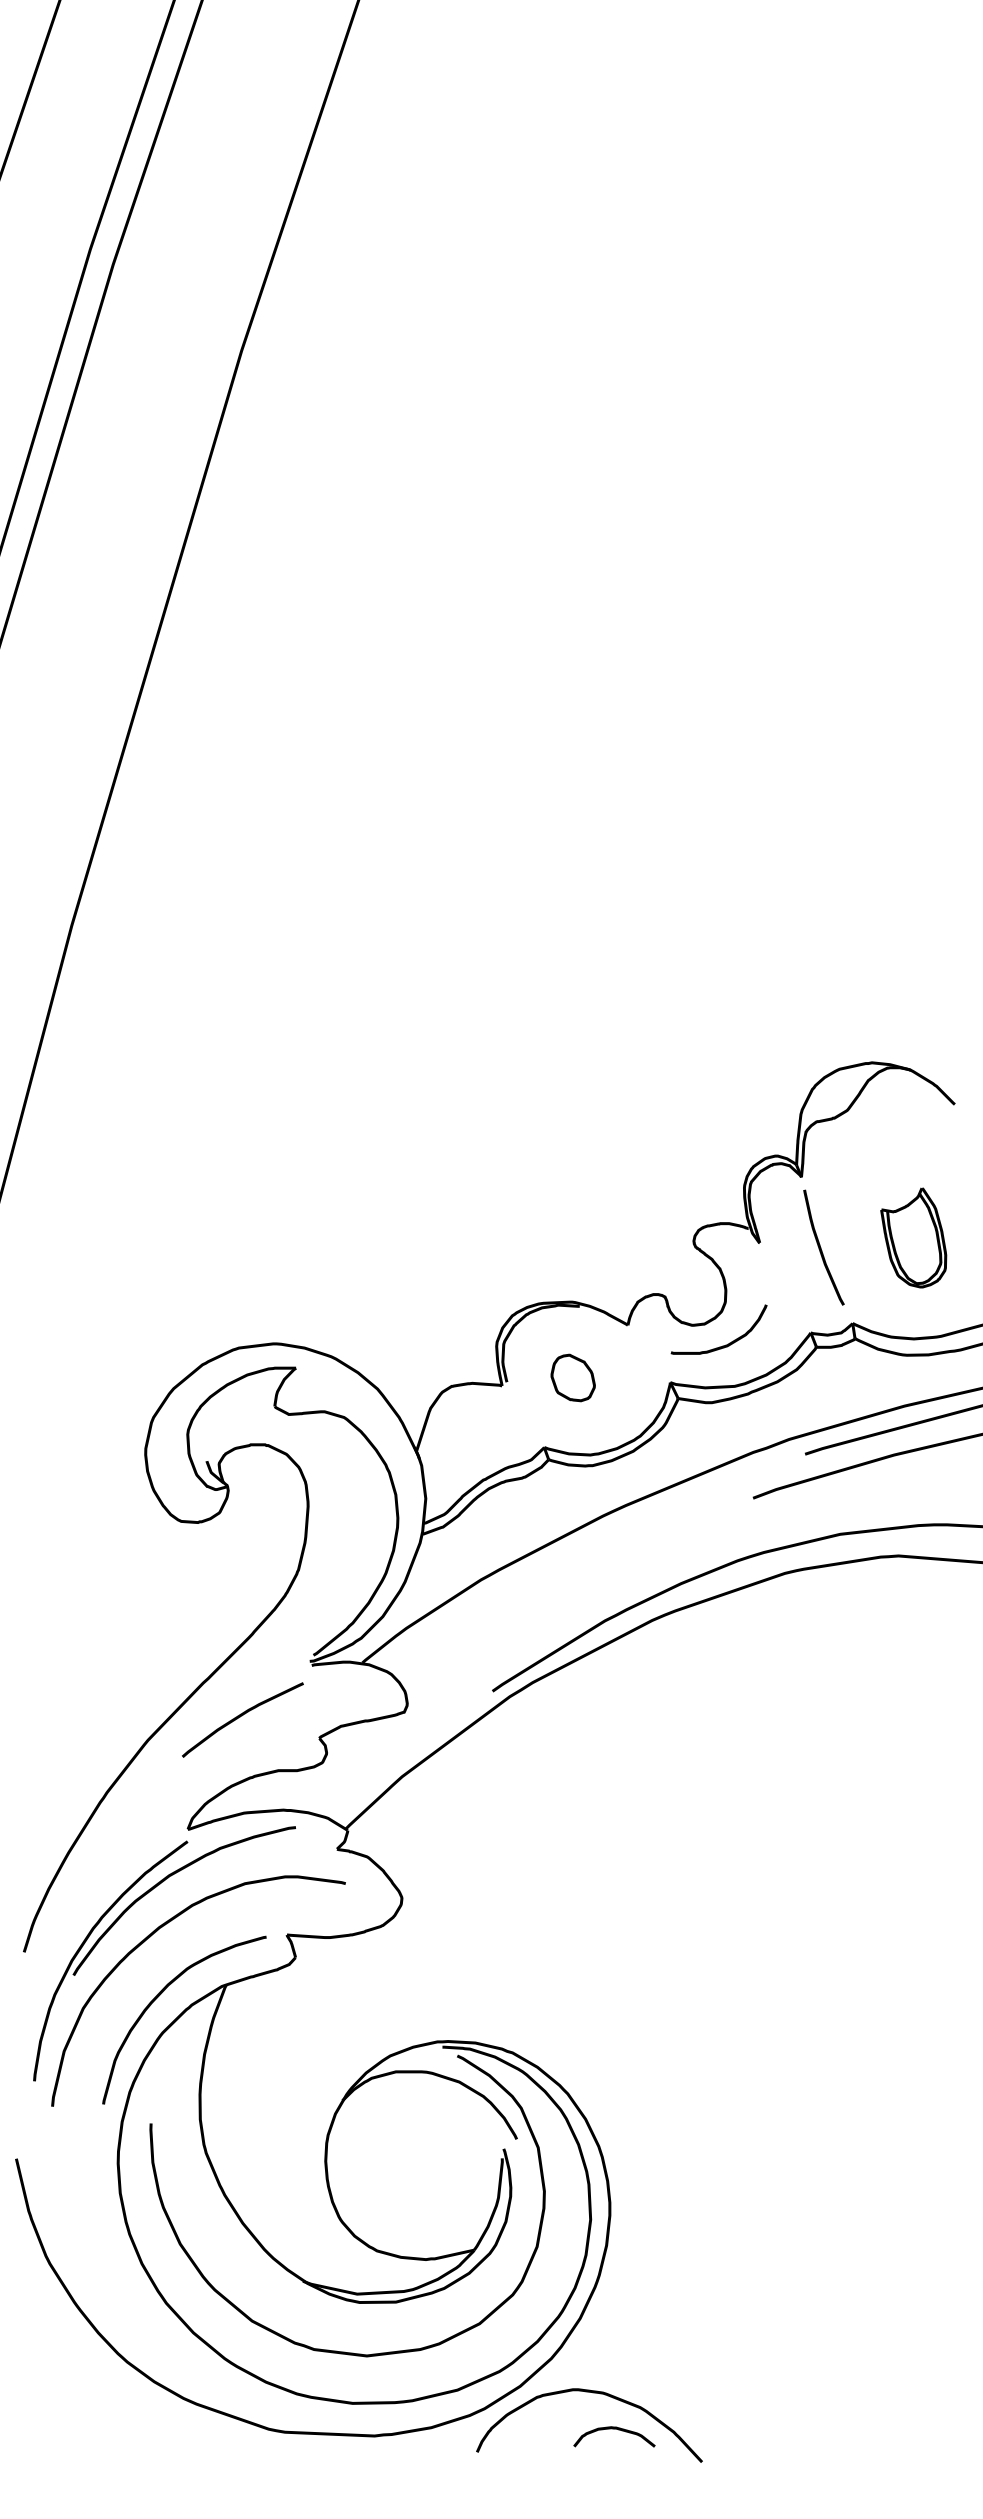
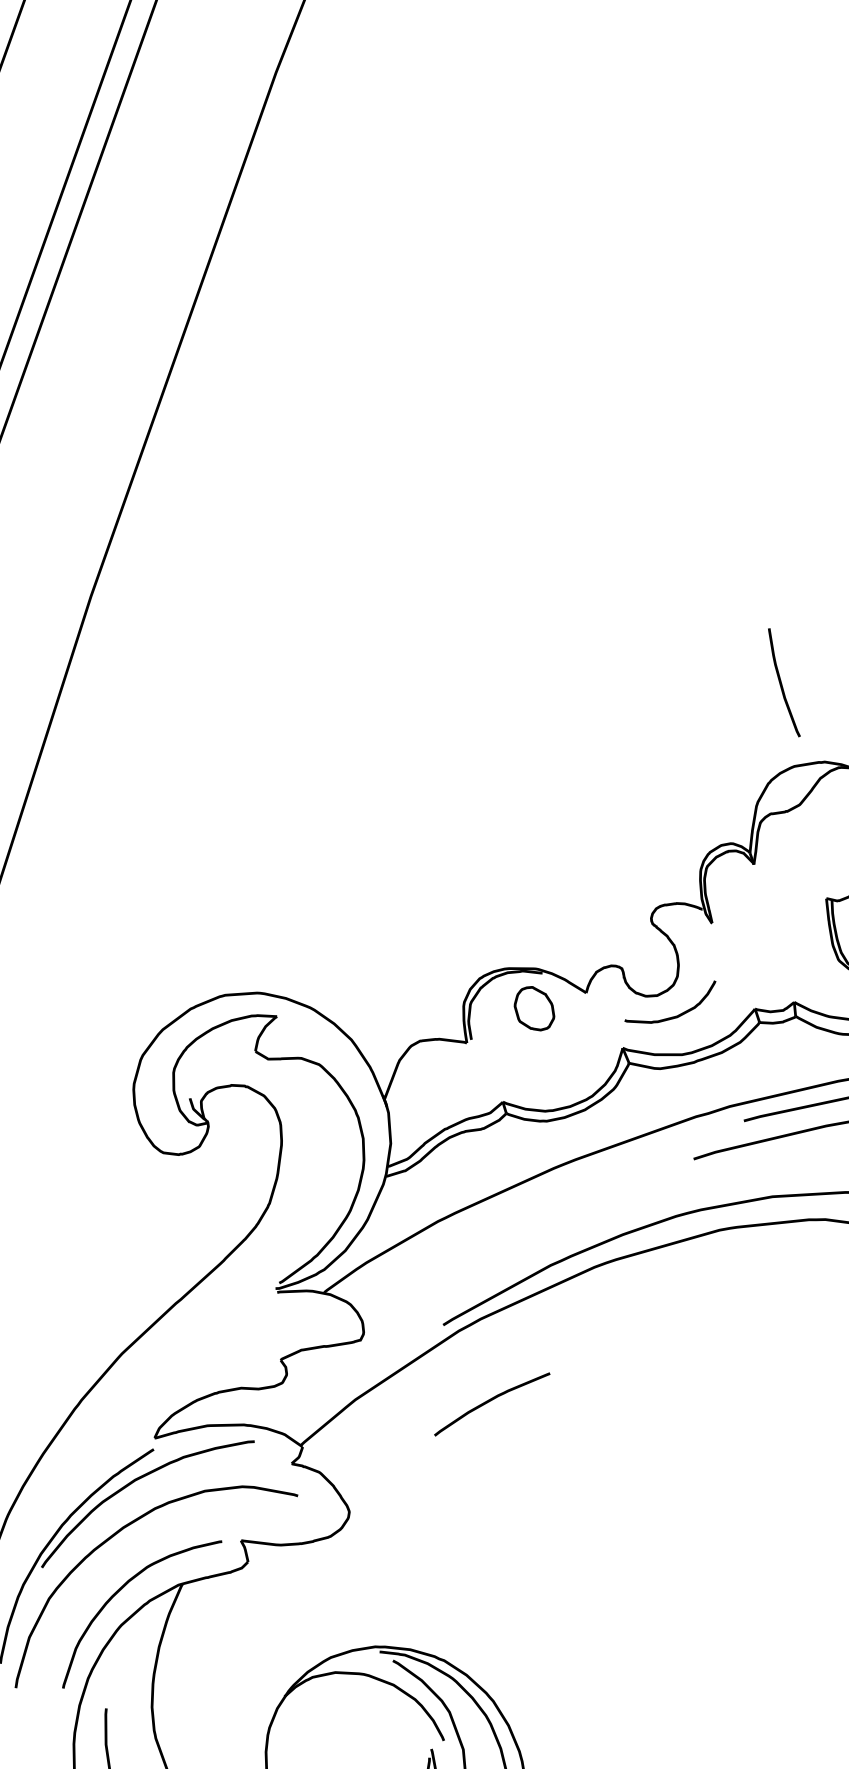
curve: (821, 1247) -> (782, 682), moved
part: (572, 1377) -> (534, 1008), moved
curve: (240, 1717) -> (490, 1401), moved

